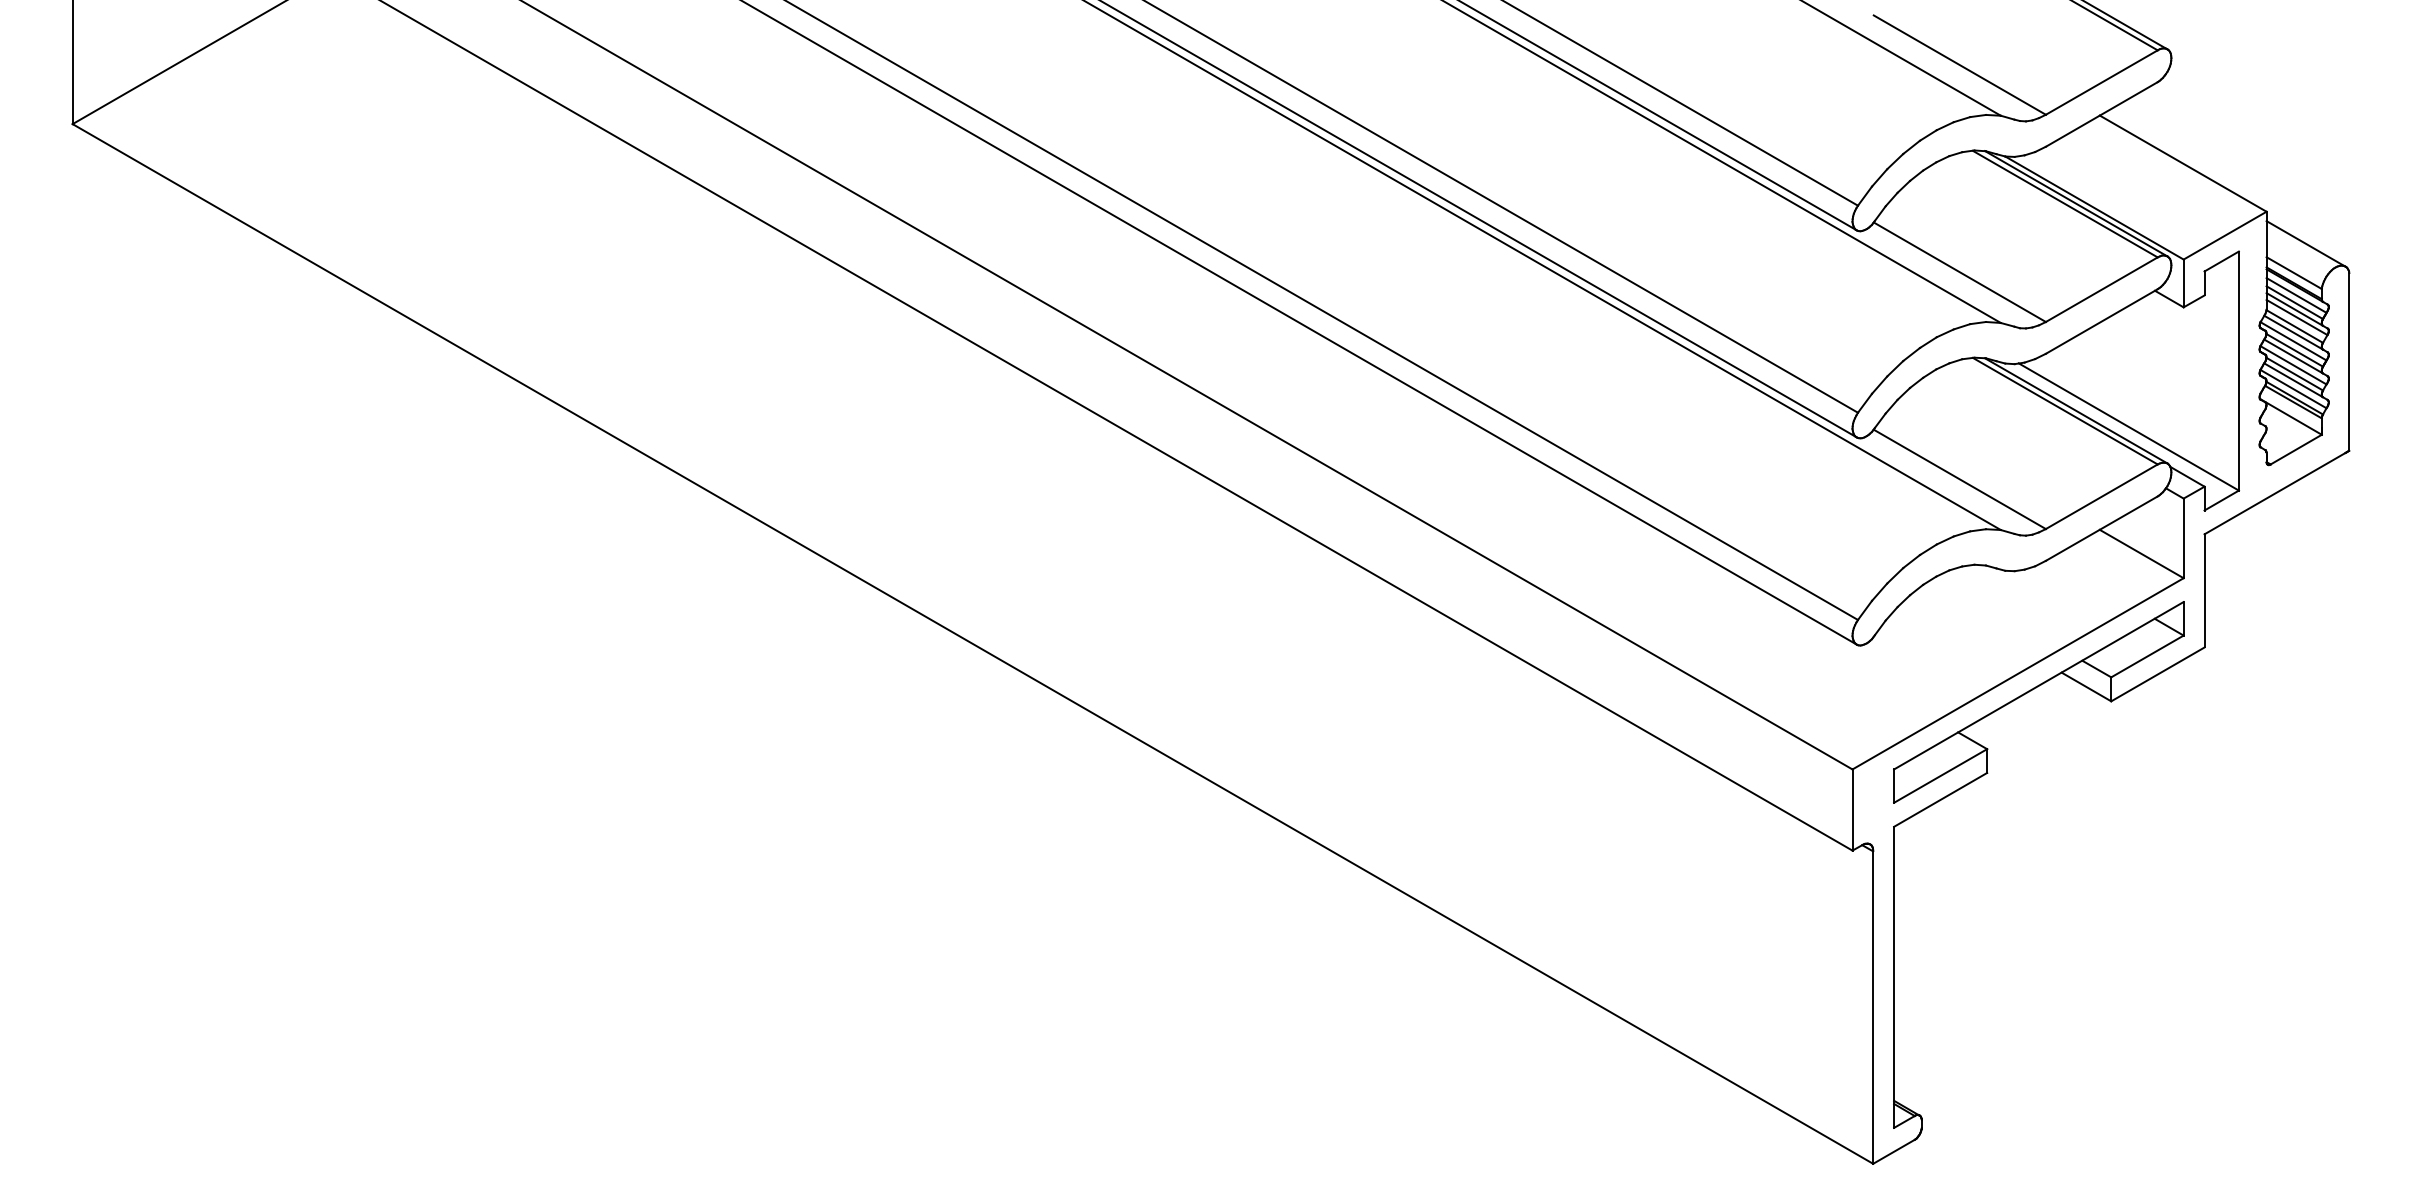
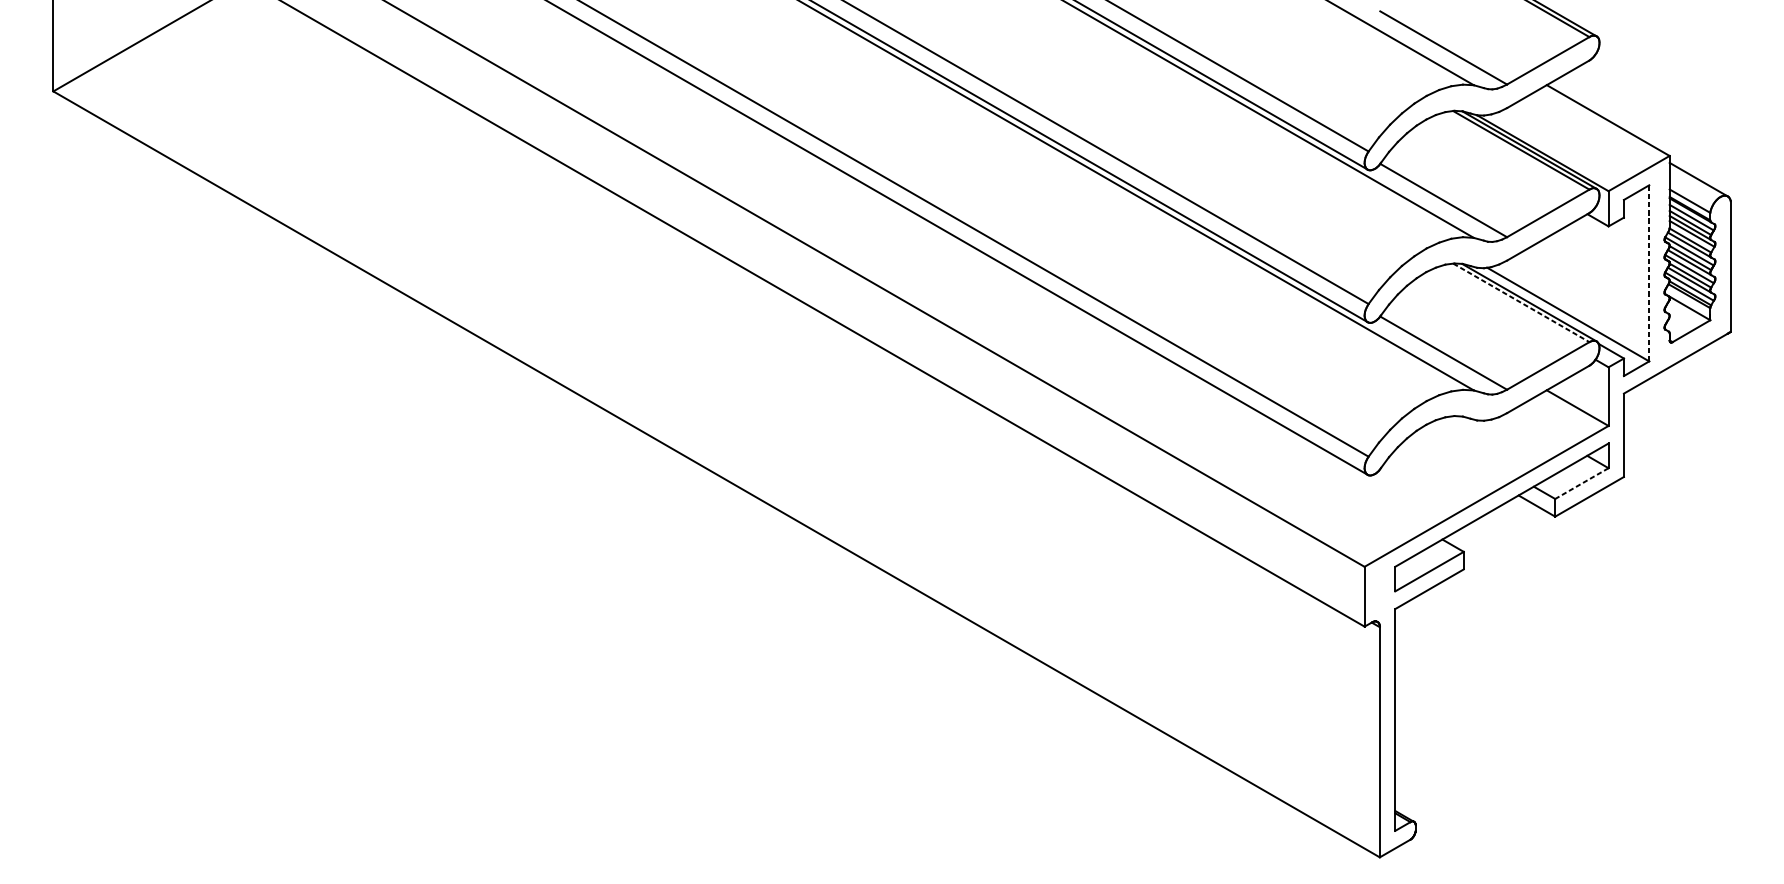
line: (2238, 371) -> (1648, 273), solid -> dashed
line: (2065, 411) -> (1521, 303), solid -> dashed
line: (2147, 656) -> (1581, 483), solid -> dashed

